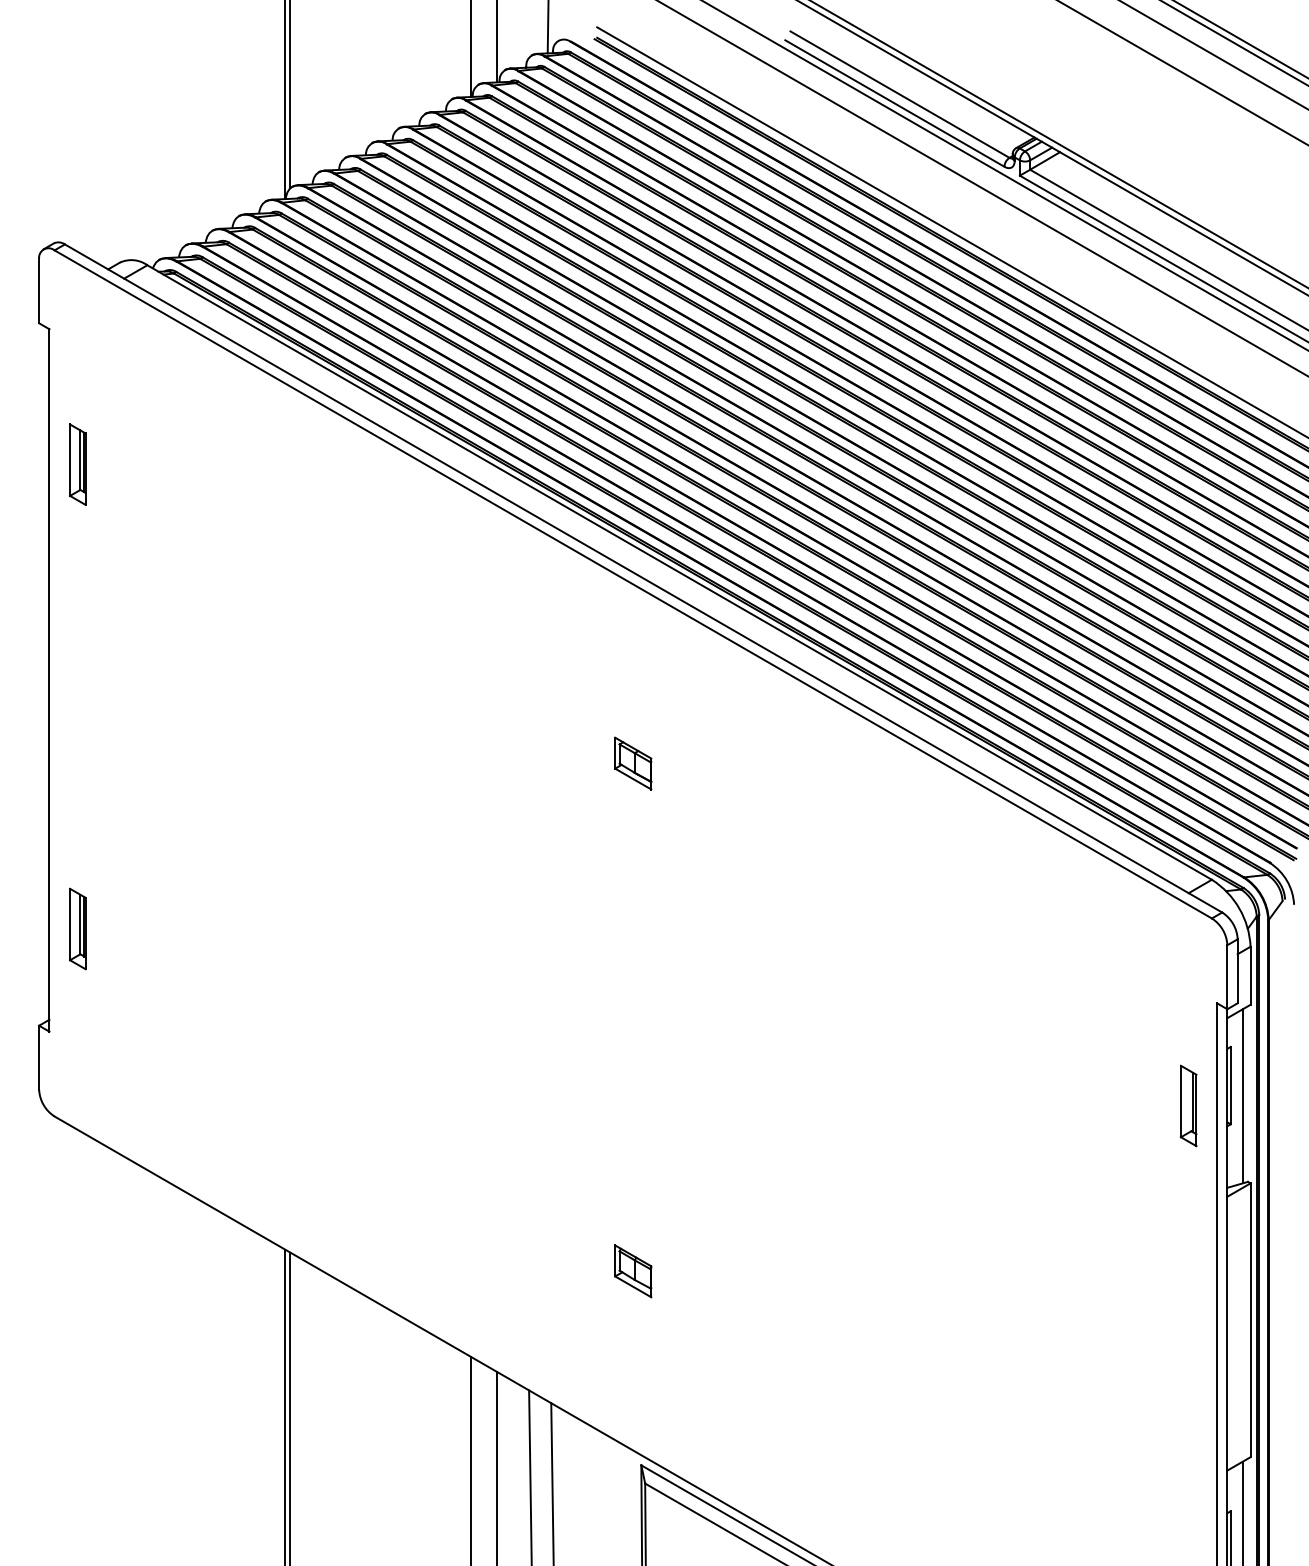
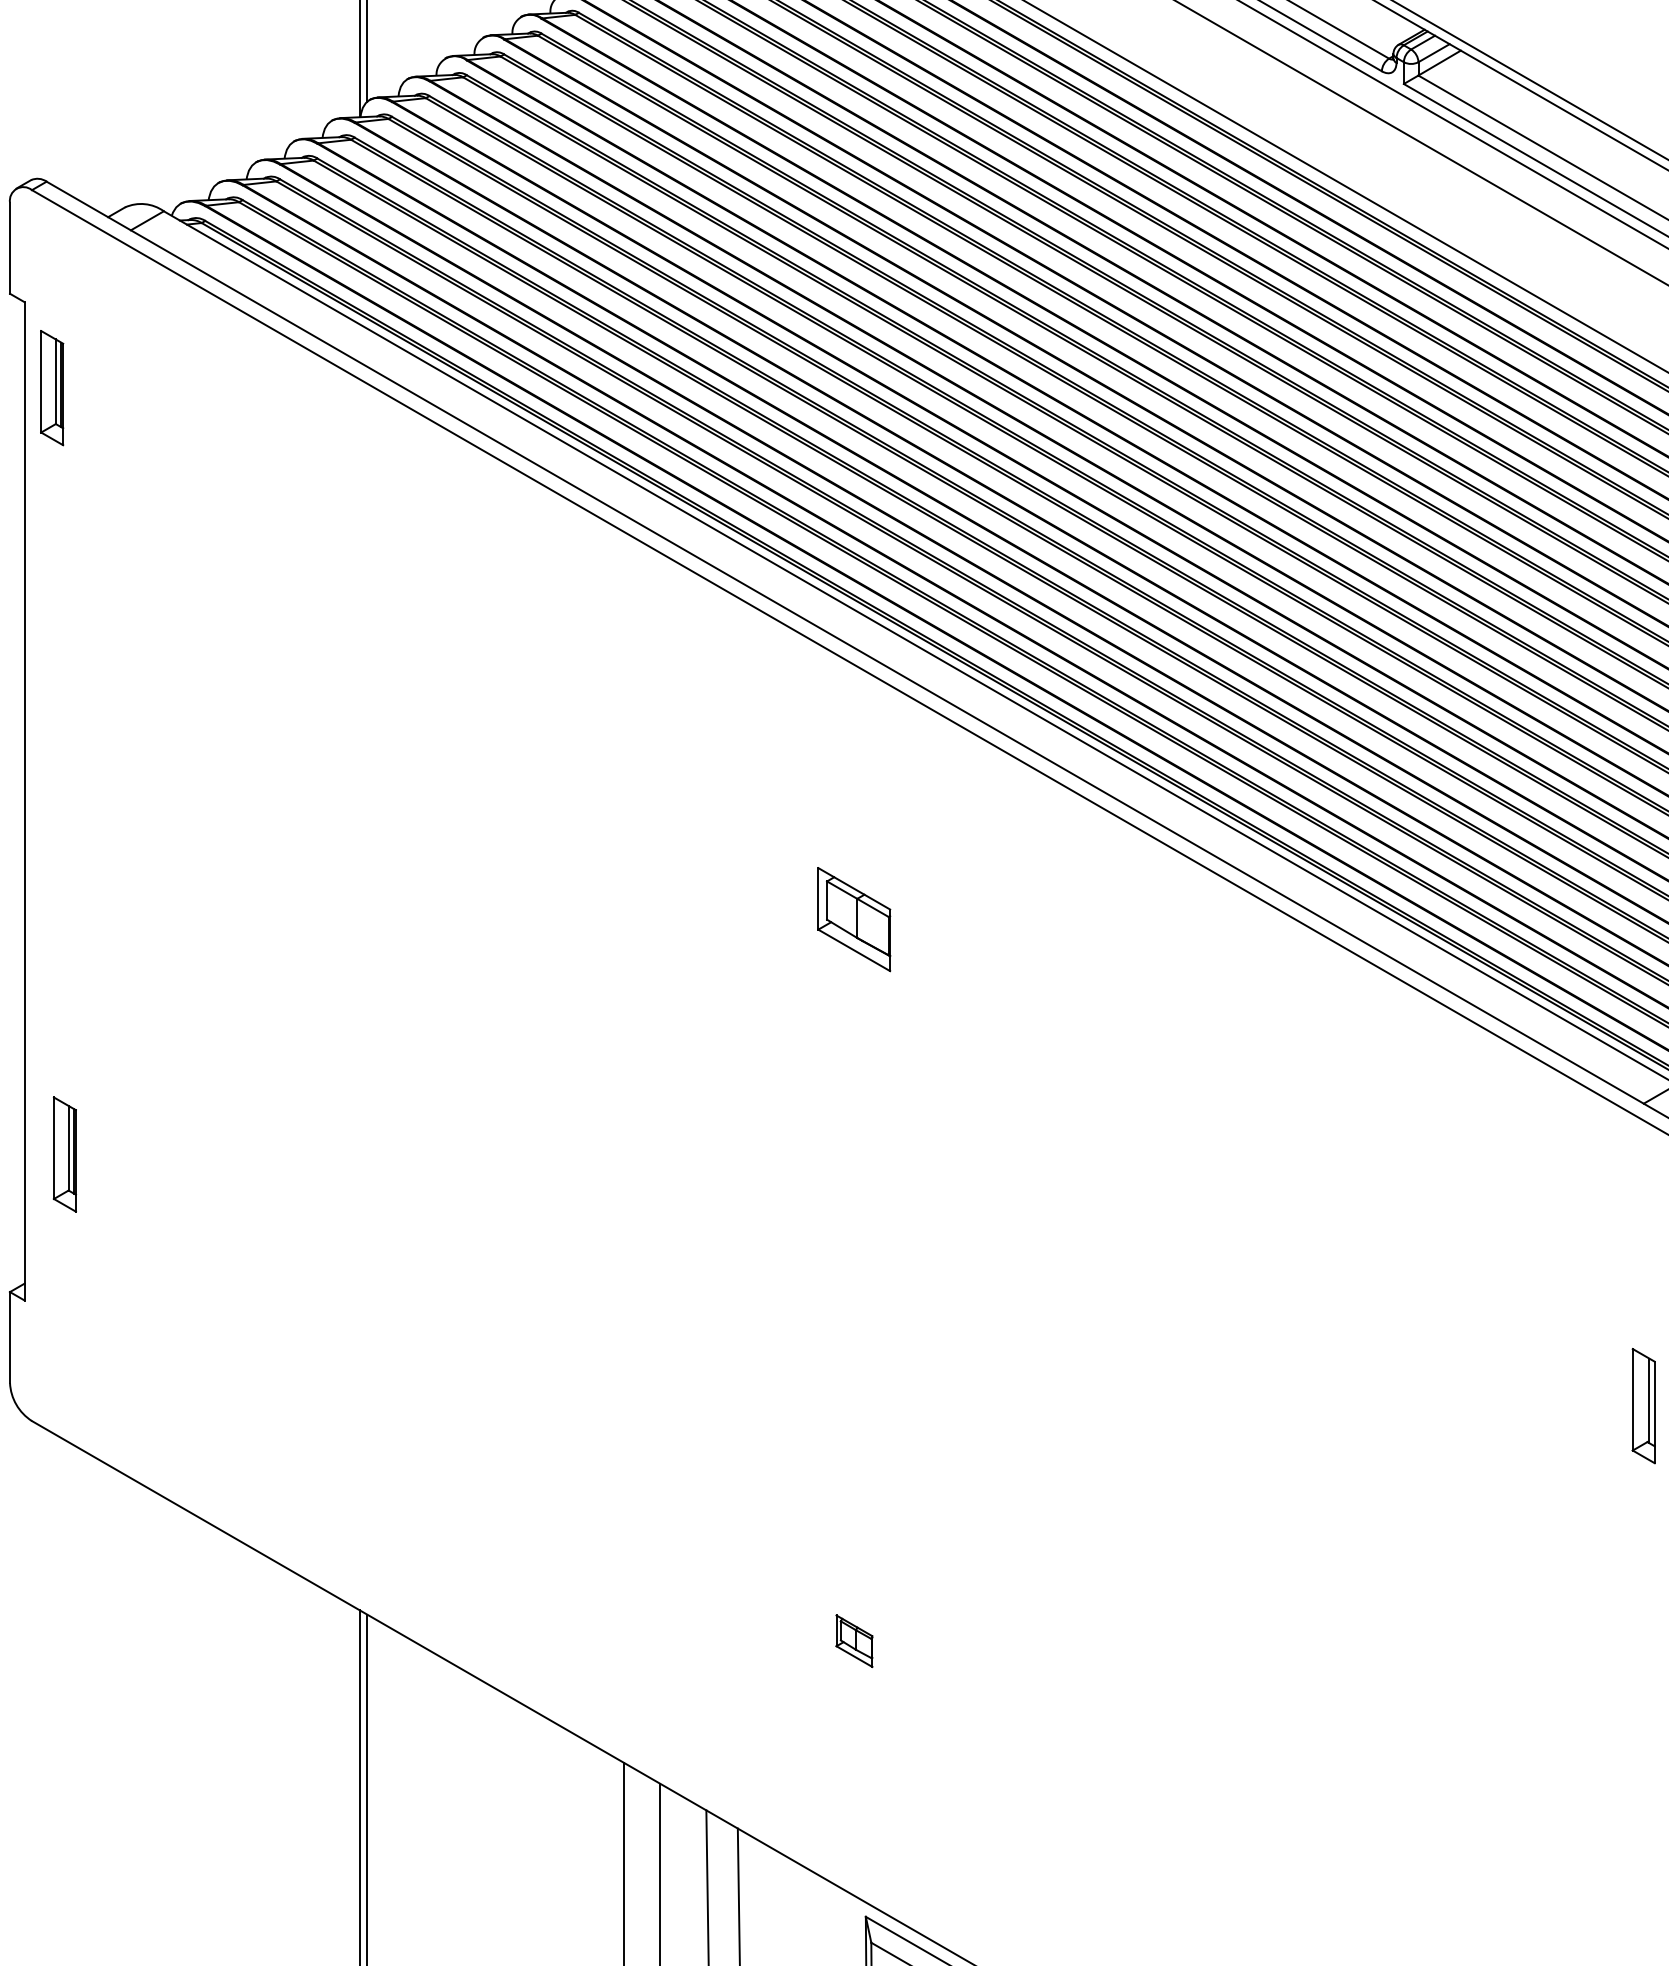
part: (77, 464) -> (51, 387), moved
part: (633, 763) -> (854, 919), size x1.4
part: (633, 1271) -> (854, 1641), size x0.7

